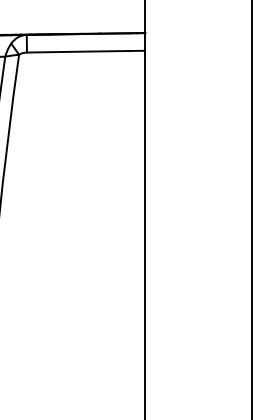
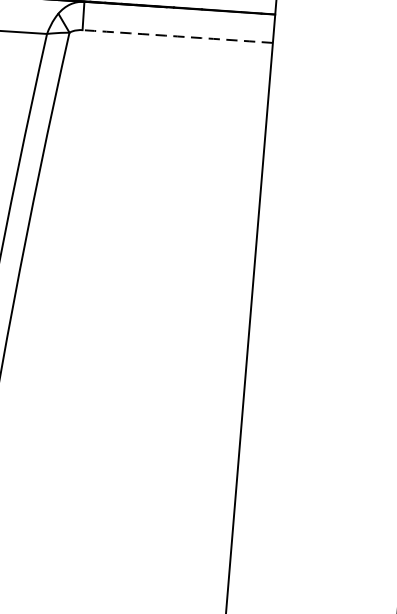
arc: (86, 51) -> (178, 36), solid -> dashed

